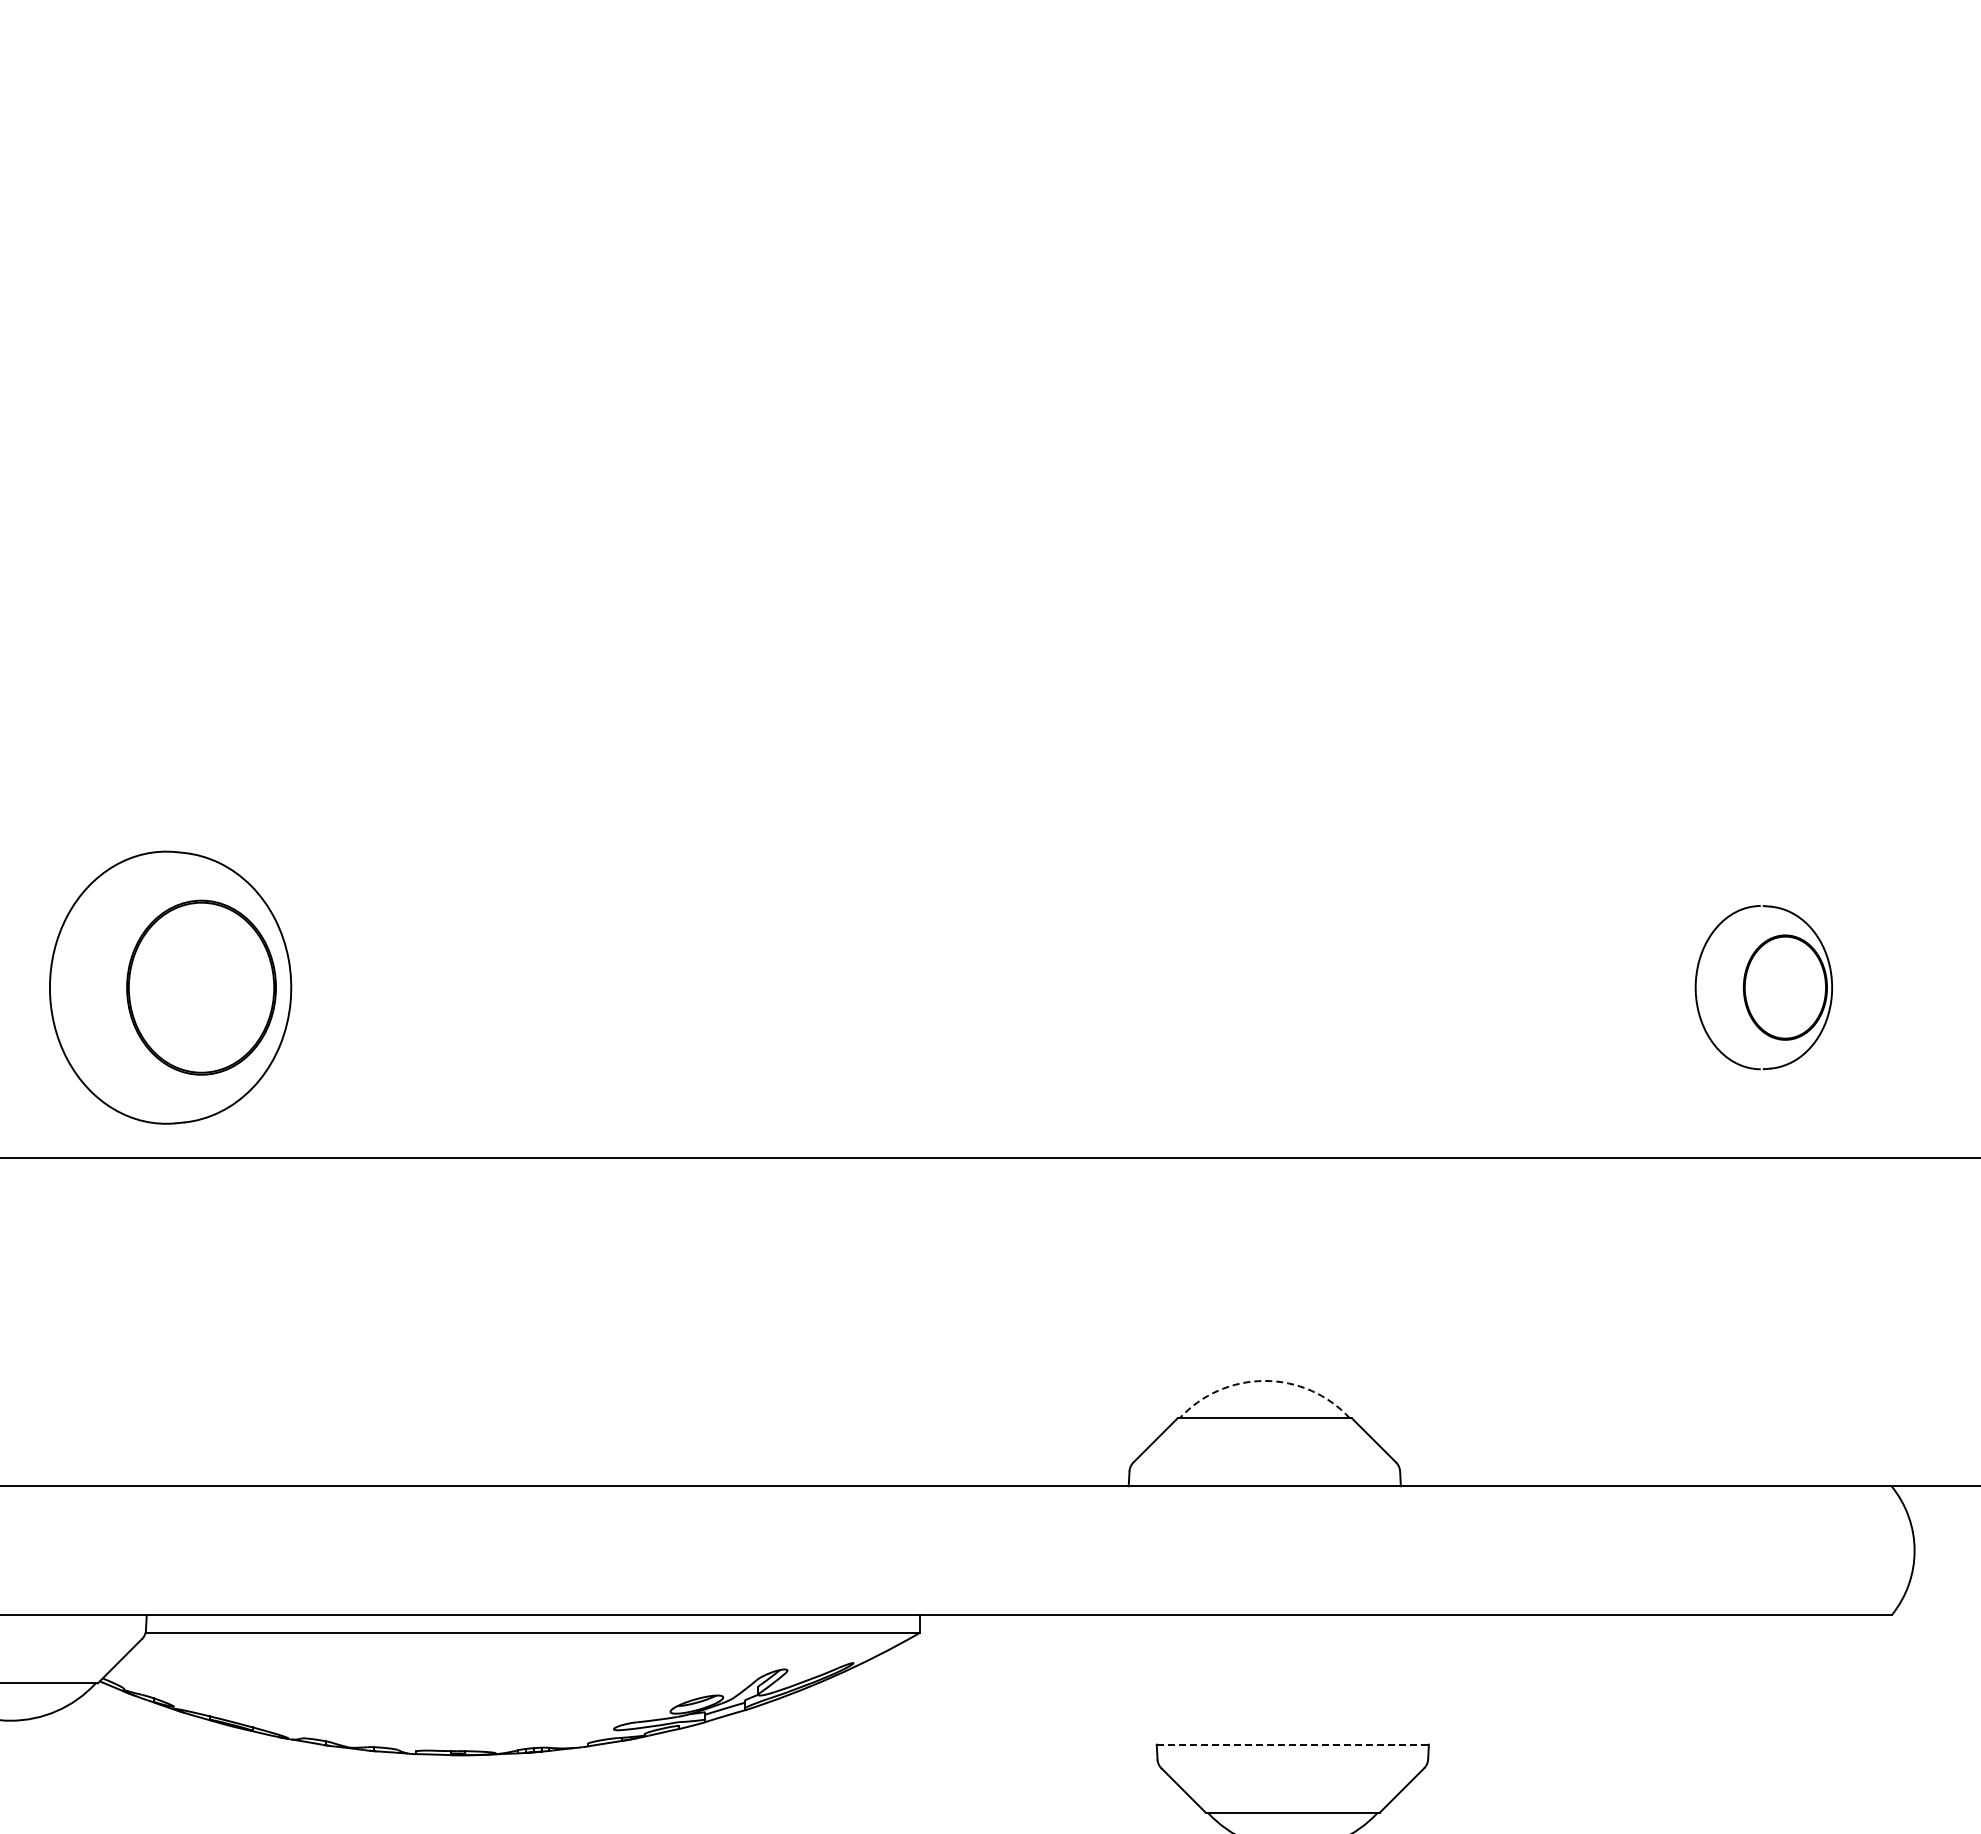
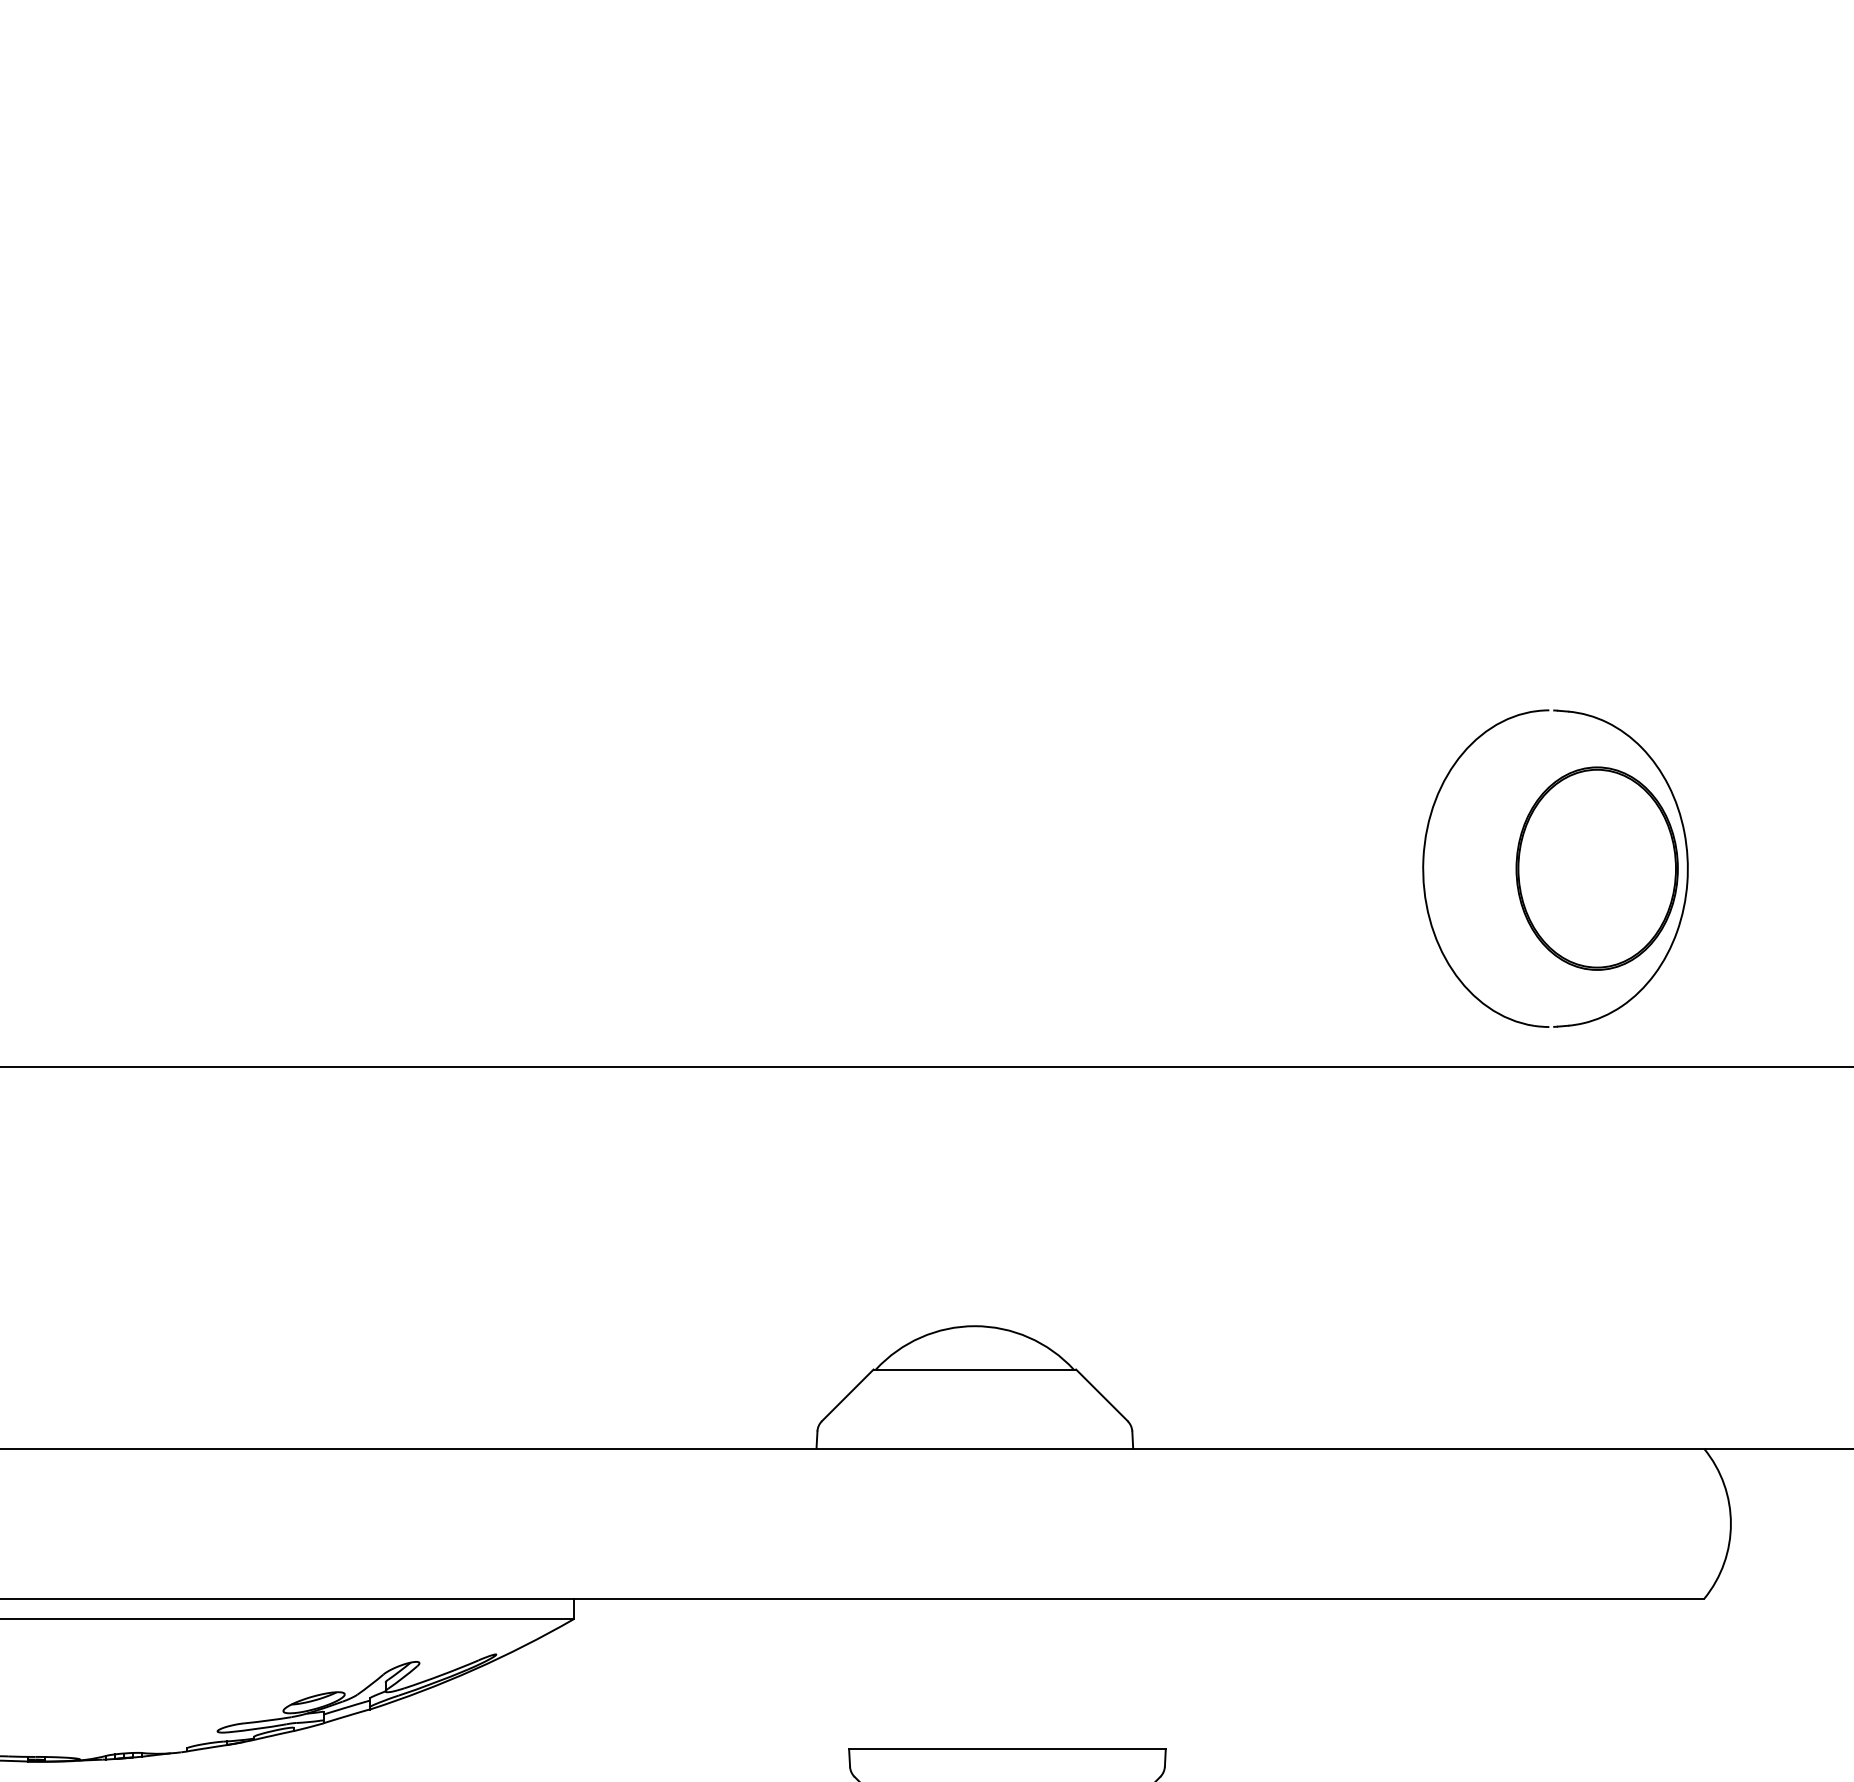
part: (1763, 987) -> (1555, 868), size x1.67
arc: (1264, 1380) -> (974, 1325), dashed -> solid
line: (1293, 1744) -> (1008, 1749), dashed -> solid

